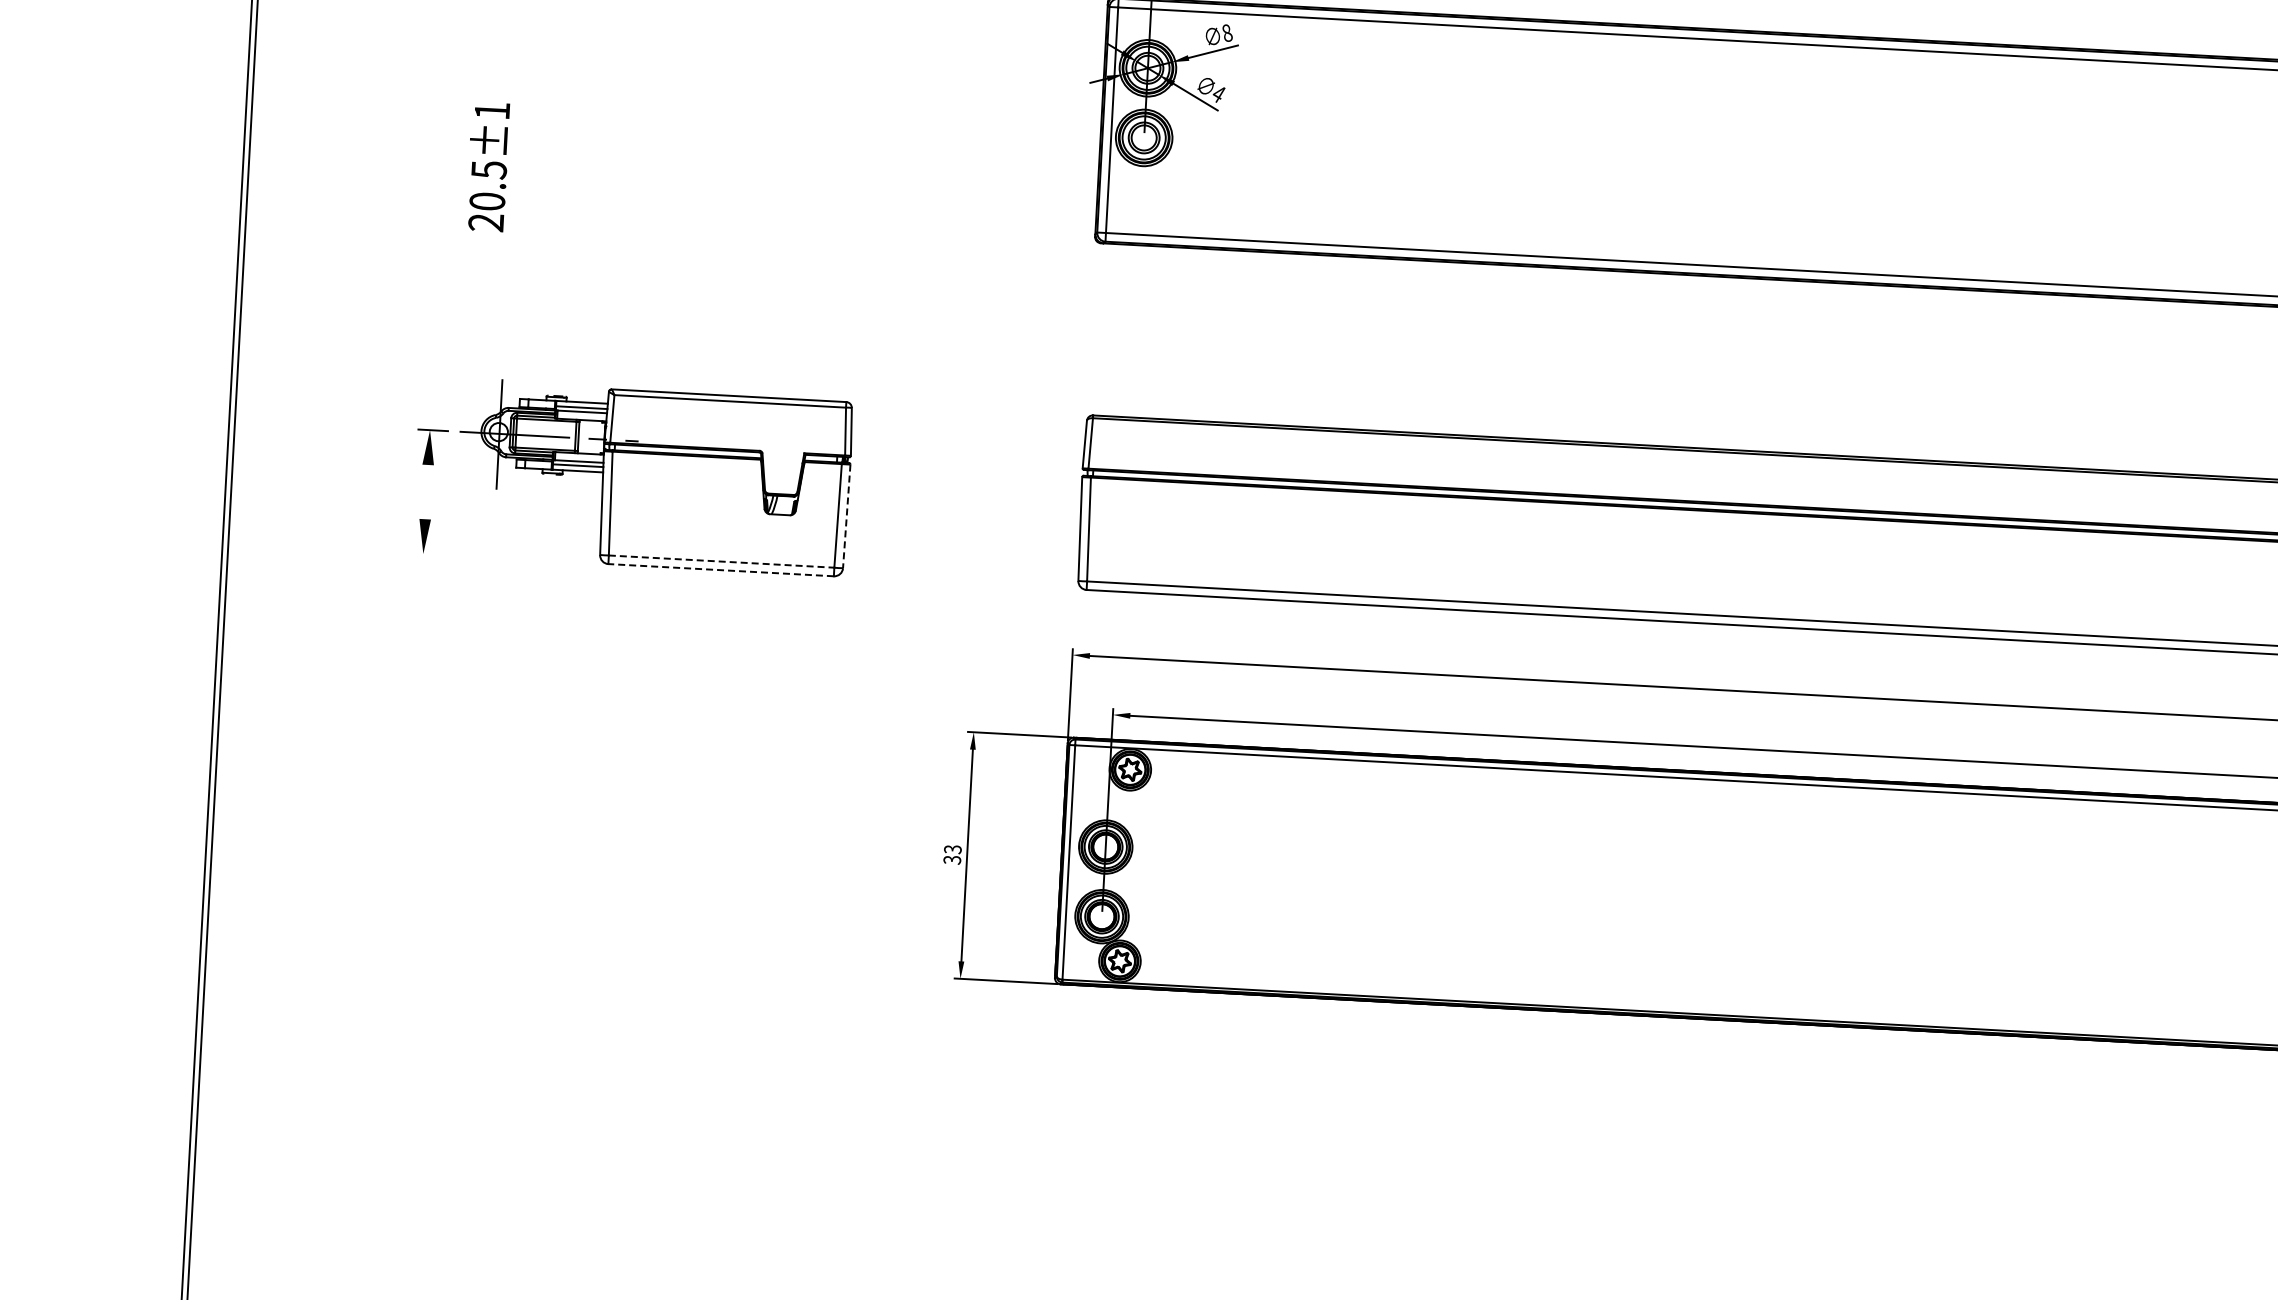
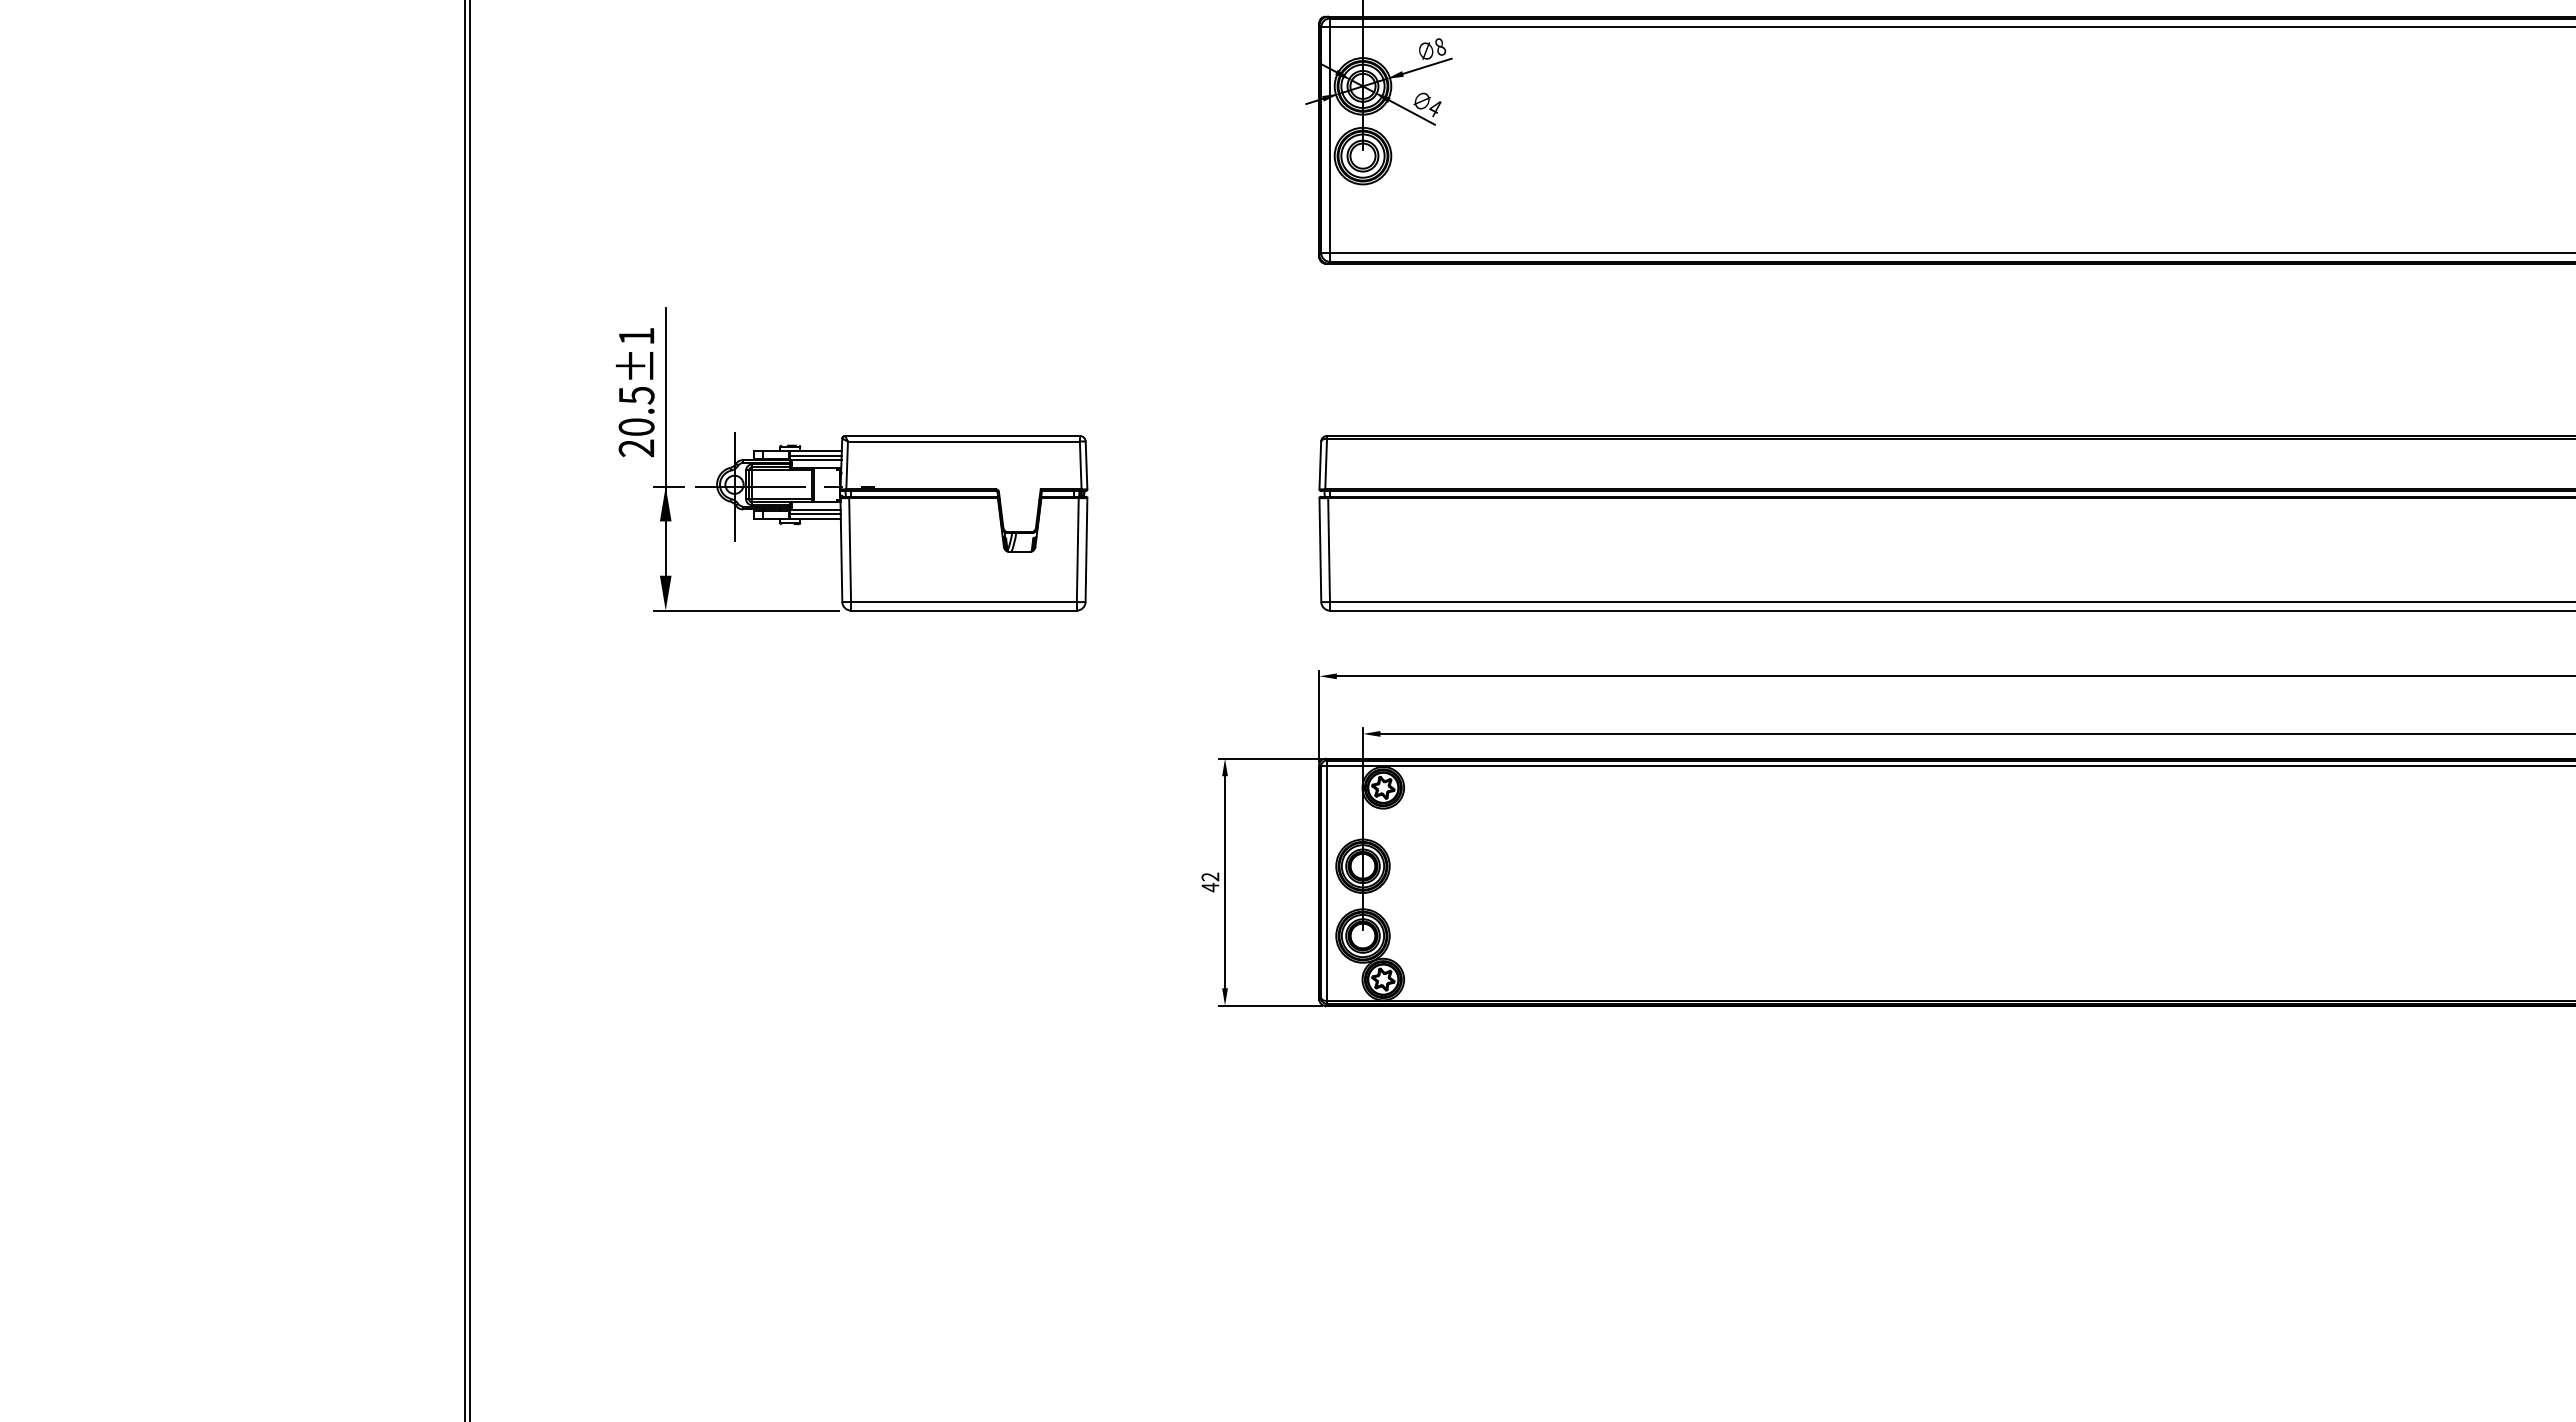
text: (487, 166) -> (634, 392), moved
line: (432, 385) -> (665, 441), added
line: (846, 516) -> (1086, 550), dashed -> solid
line: (504, 558) -> (746, 610), added
line: (721, 562) -> (963, 602), dashed -> solid
line: (720, 570) -> (963, 610), dashed -> solid
text: (952, 855) -> (1210, 882), 33 -> 42

